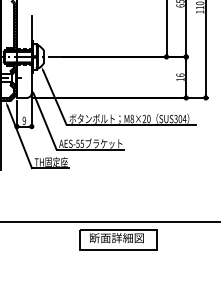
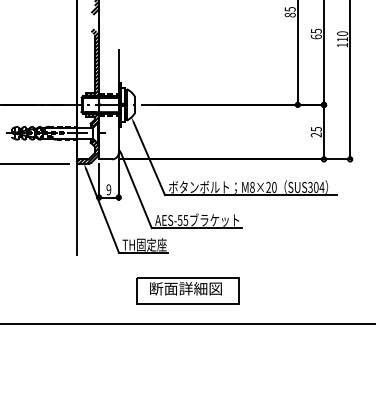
text: (179, 76) -> (315, 131), 16 -> 25
part: (118, 239) -> (187, 290), moved

